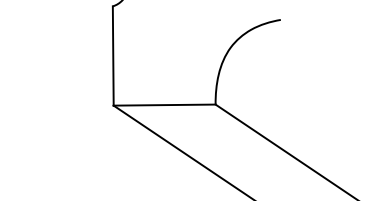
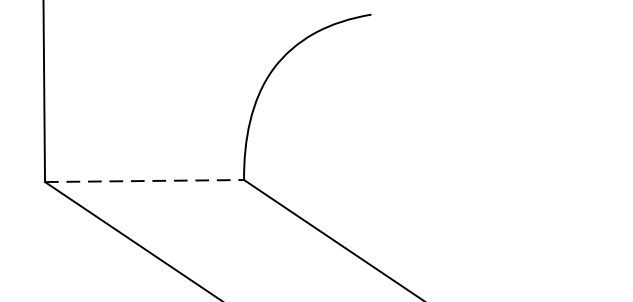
line: (164, 105) -> (144, 181), solid -> dashed

